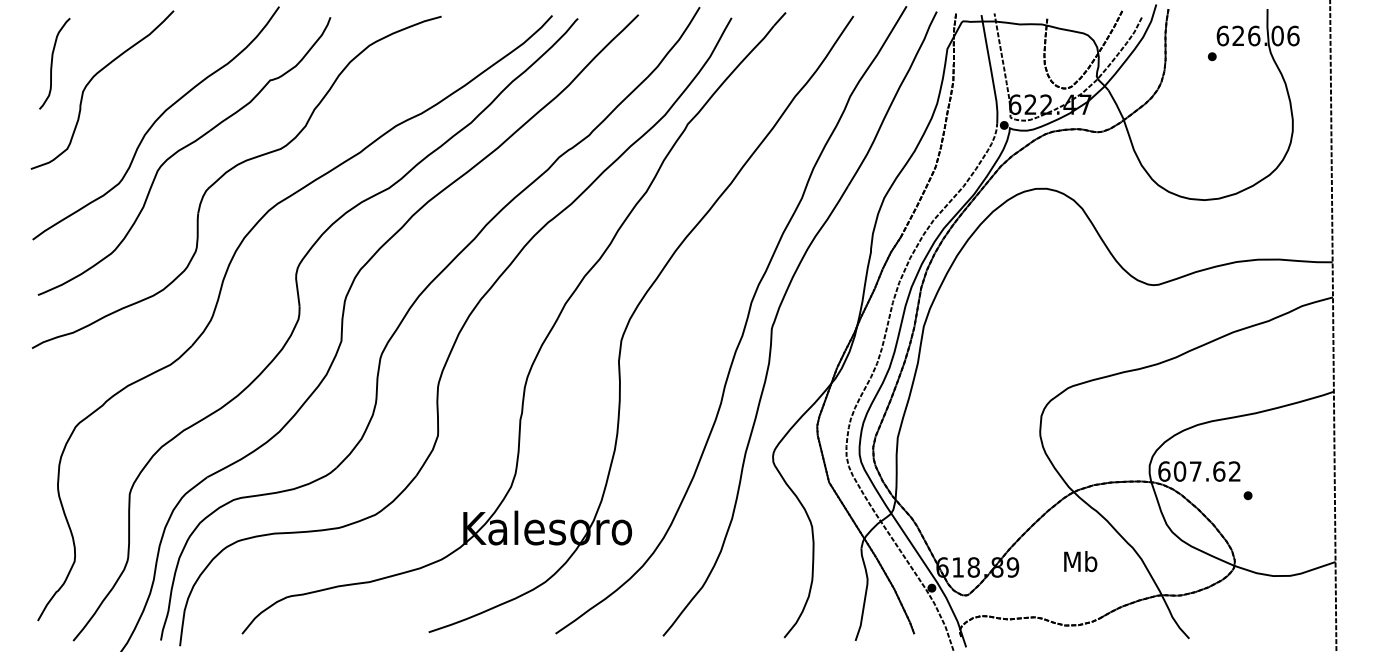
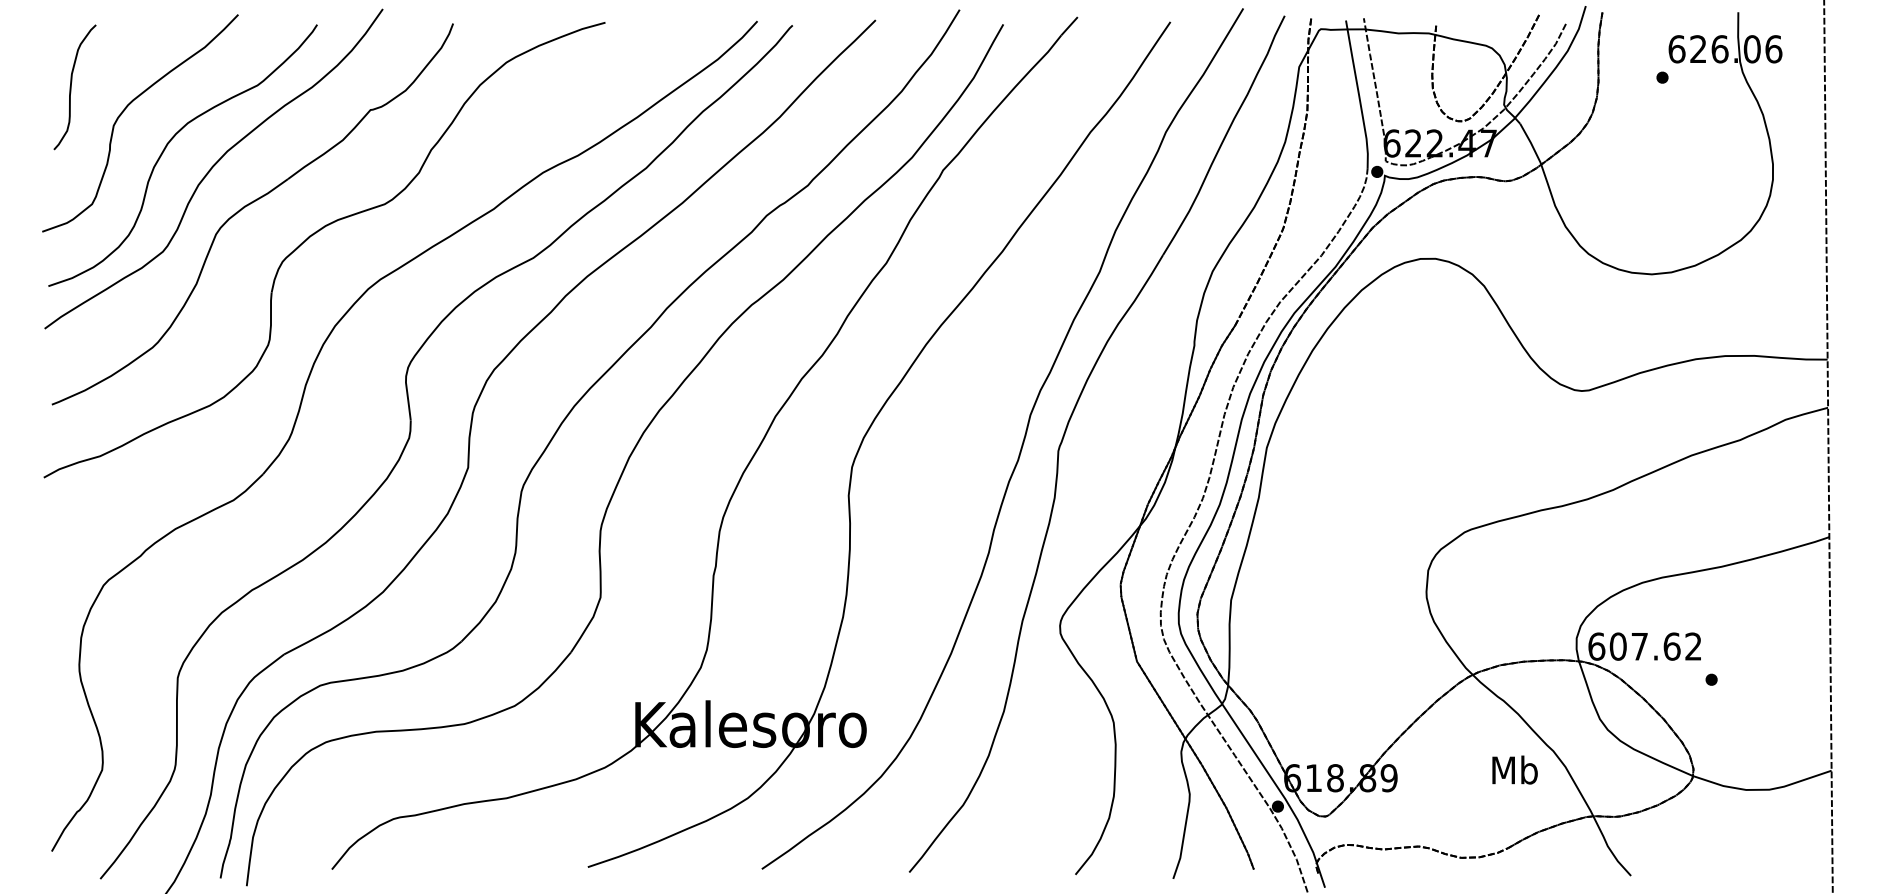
curve: (122, 106) -> (167, 146), added
text: (1080, 561) -> (1514, 769), moved

